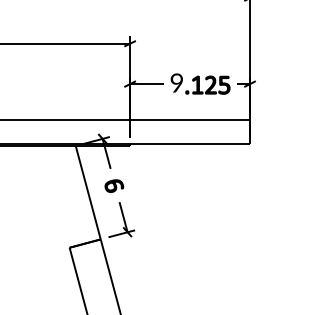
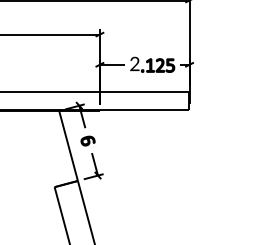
text: (176, 83) -> (134, 64), 9 -> 2

